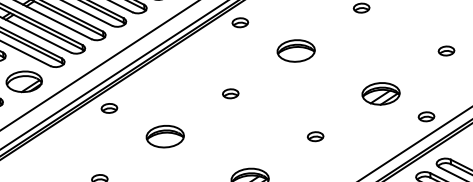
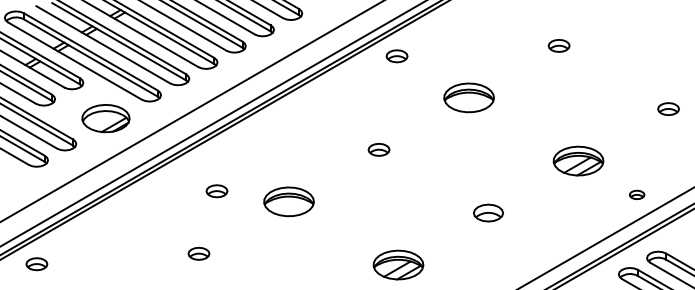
part: (109, 108) -> (216, 191), moved
part: (426, 116) -> (636, 194), size x0.7
part: (315, 136) -> (488, 212), size x1.4

